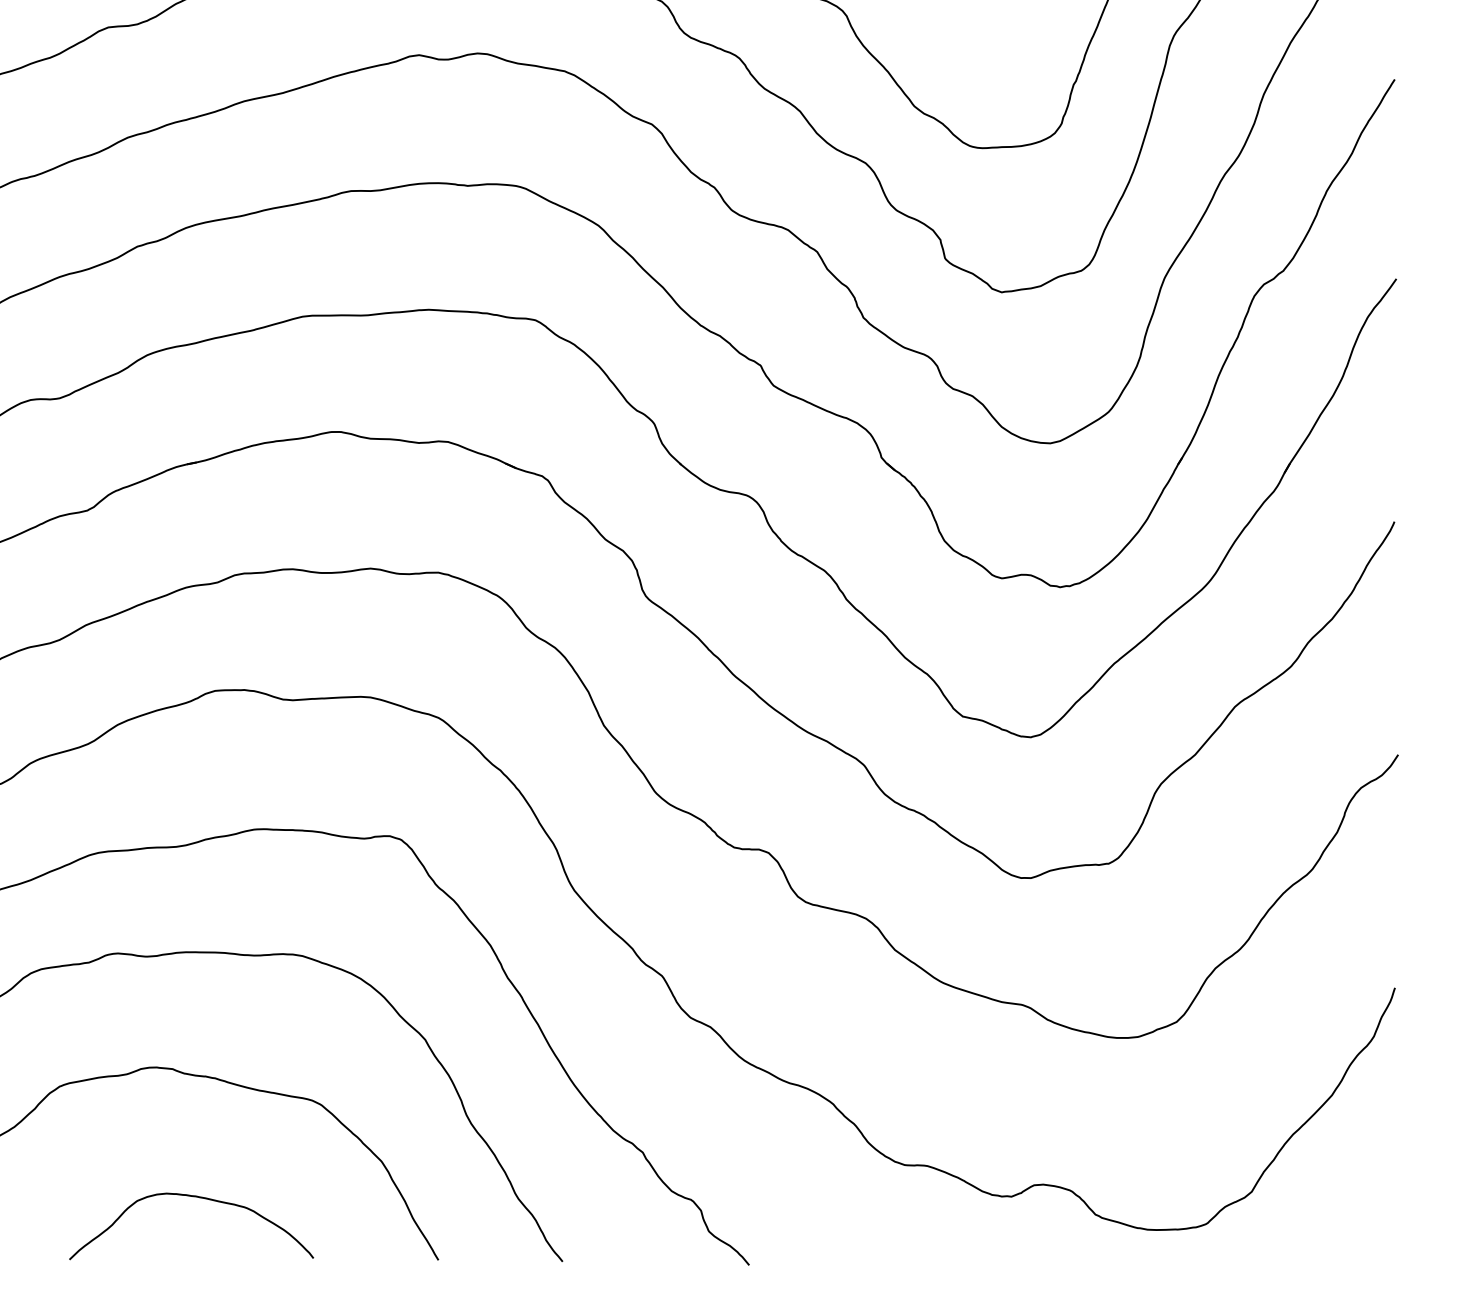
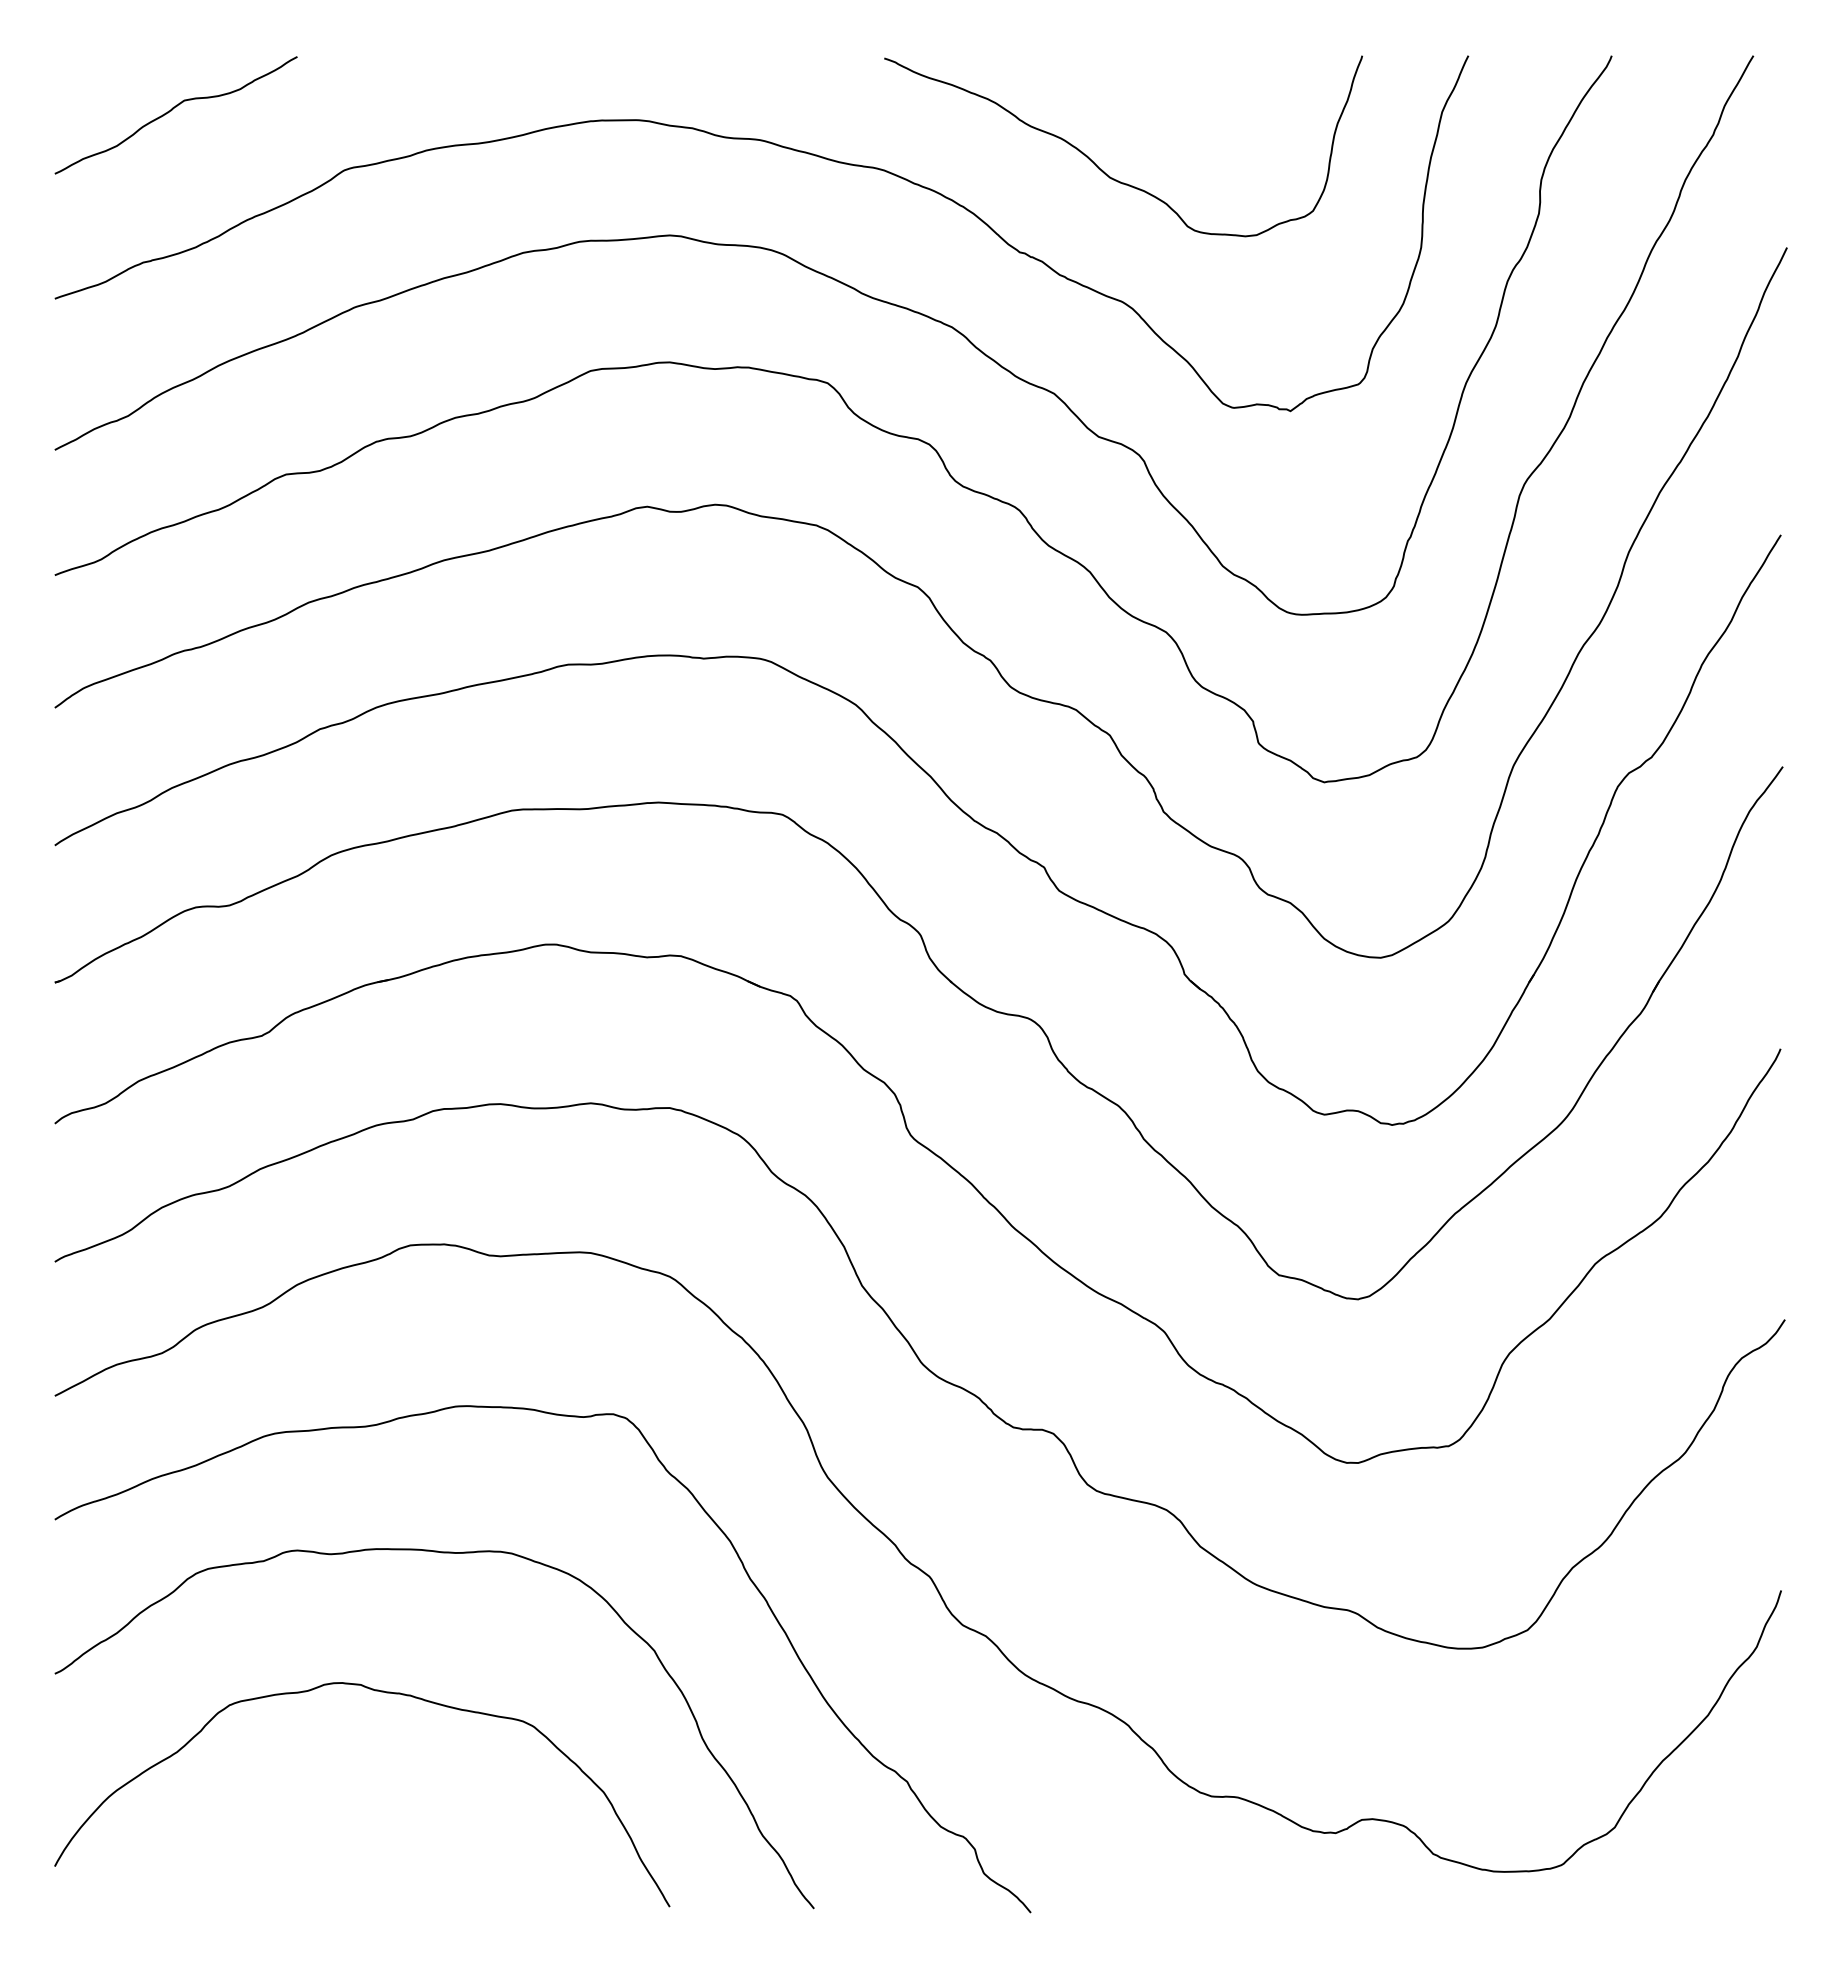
curve: (197, 1197) -> (389, 1834), removed

